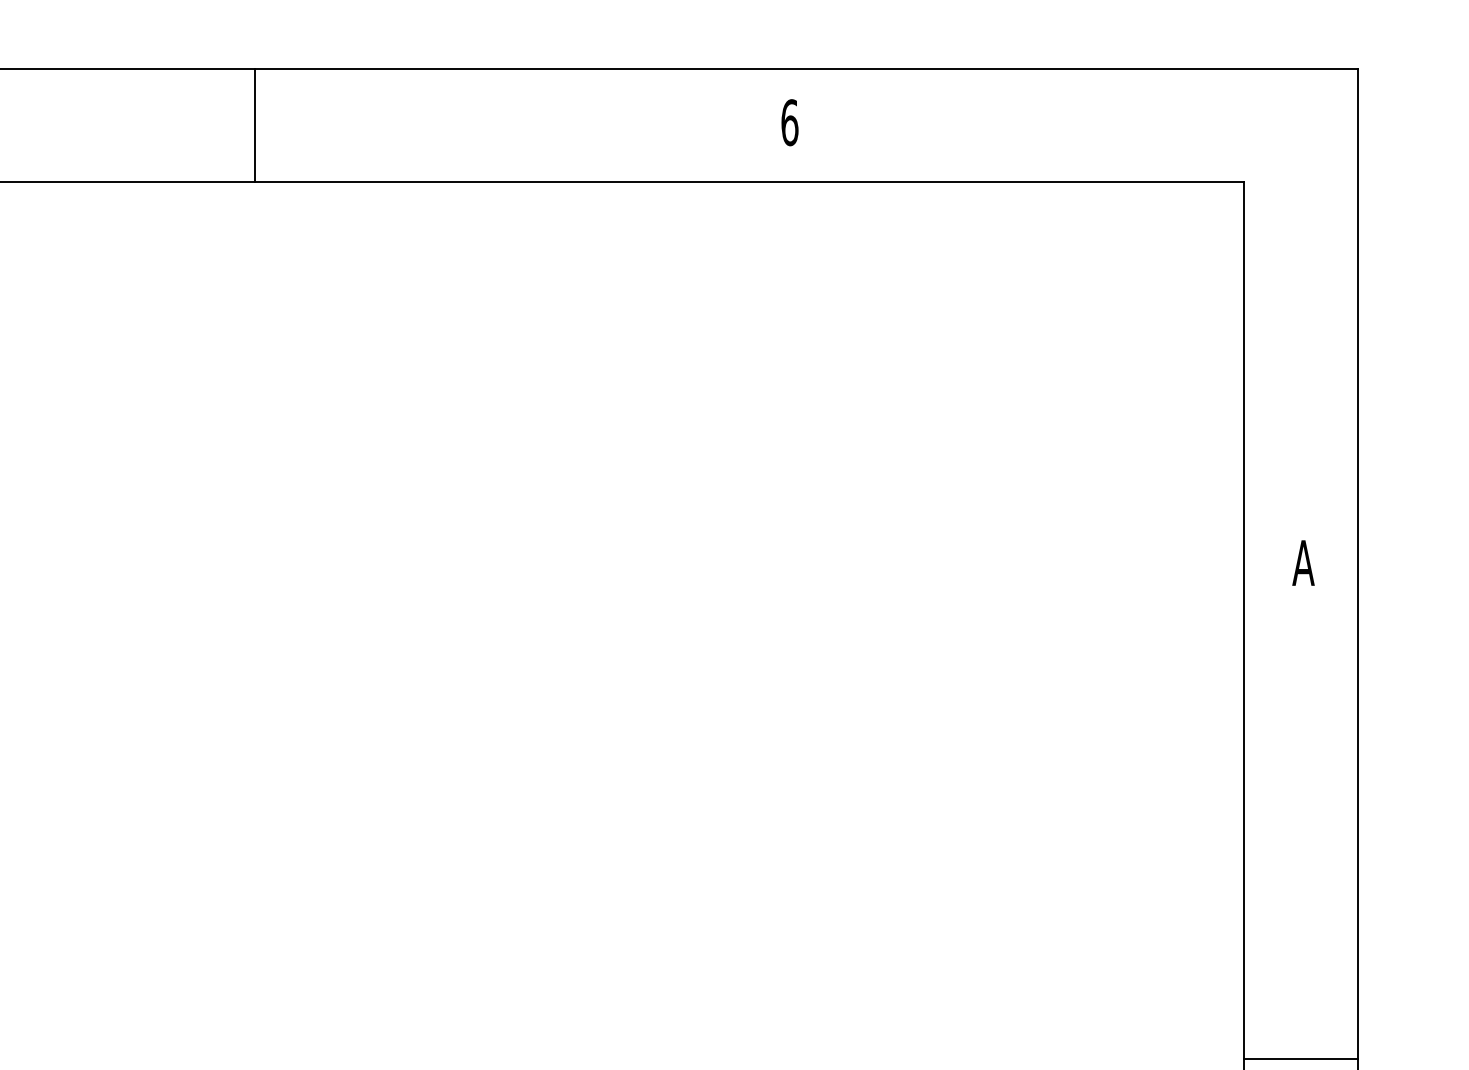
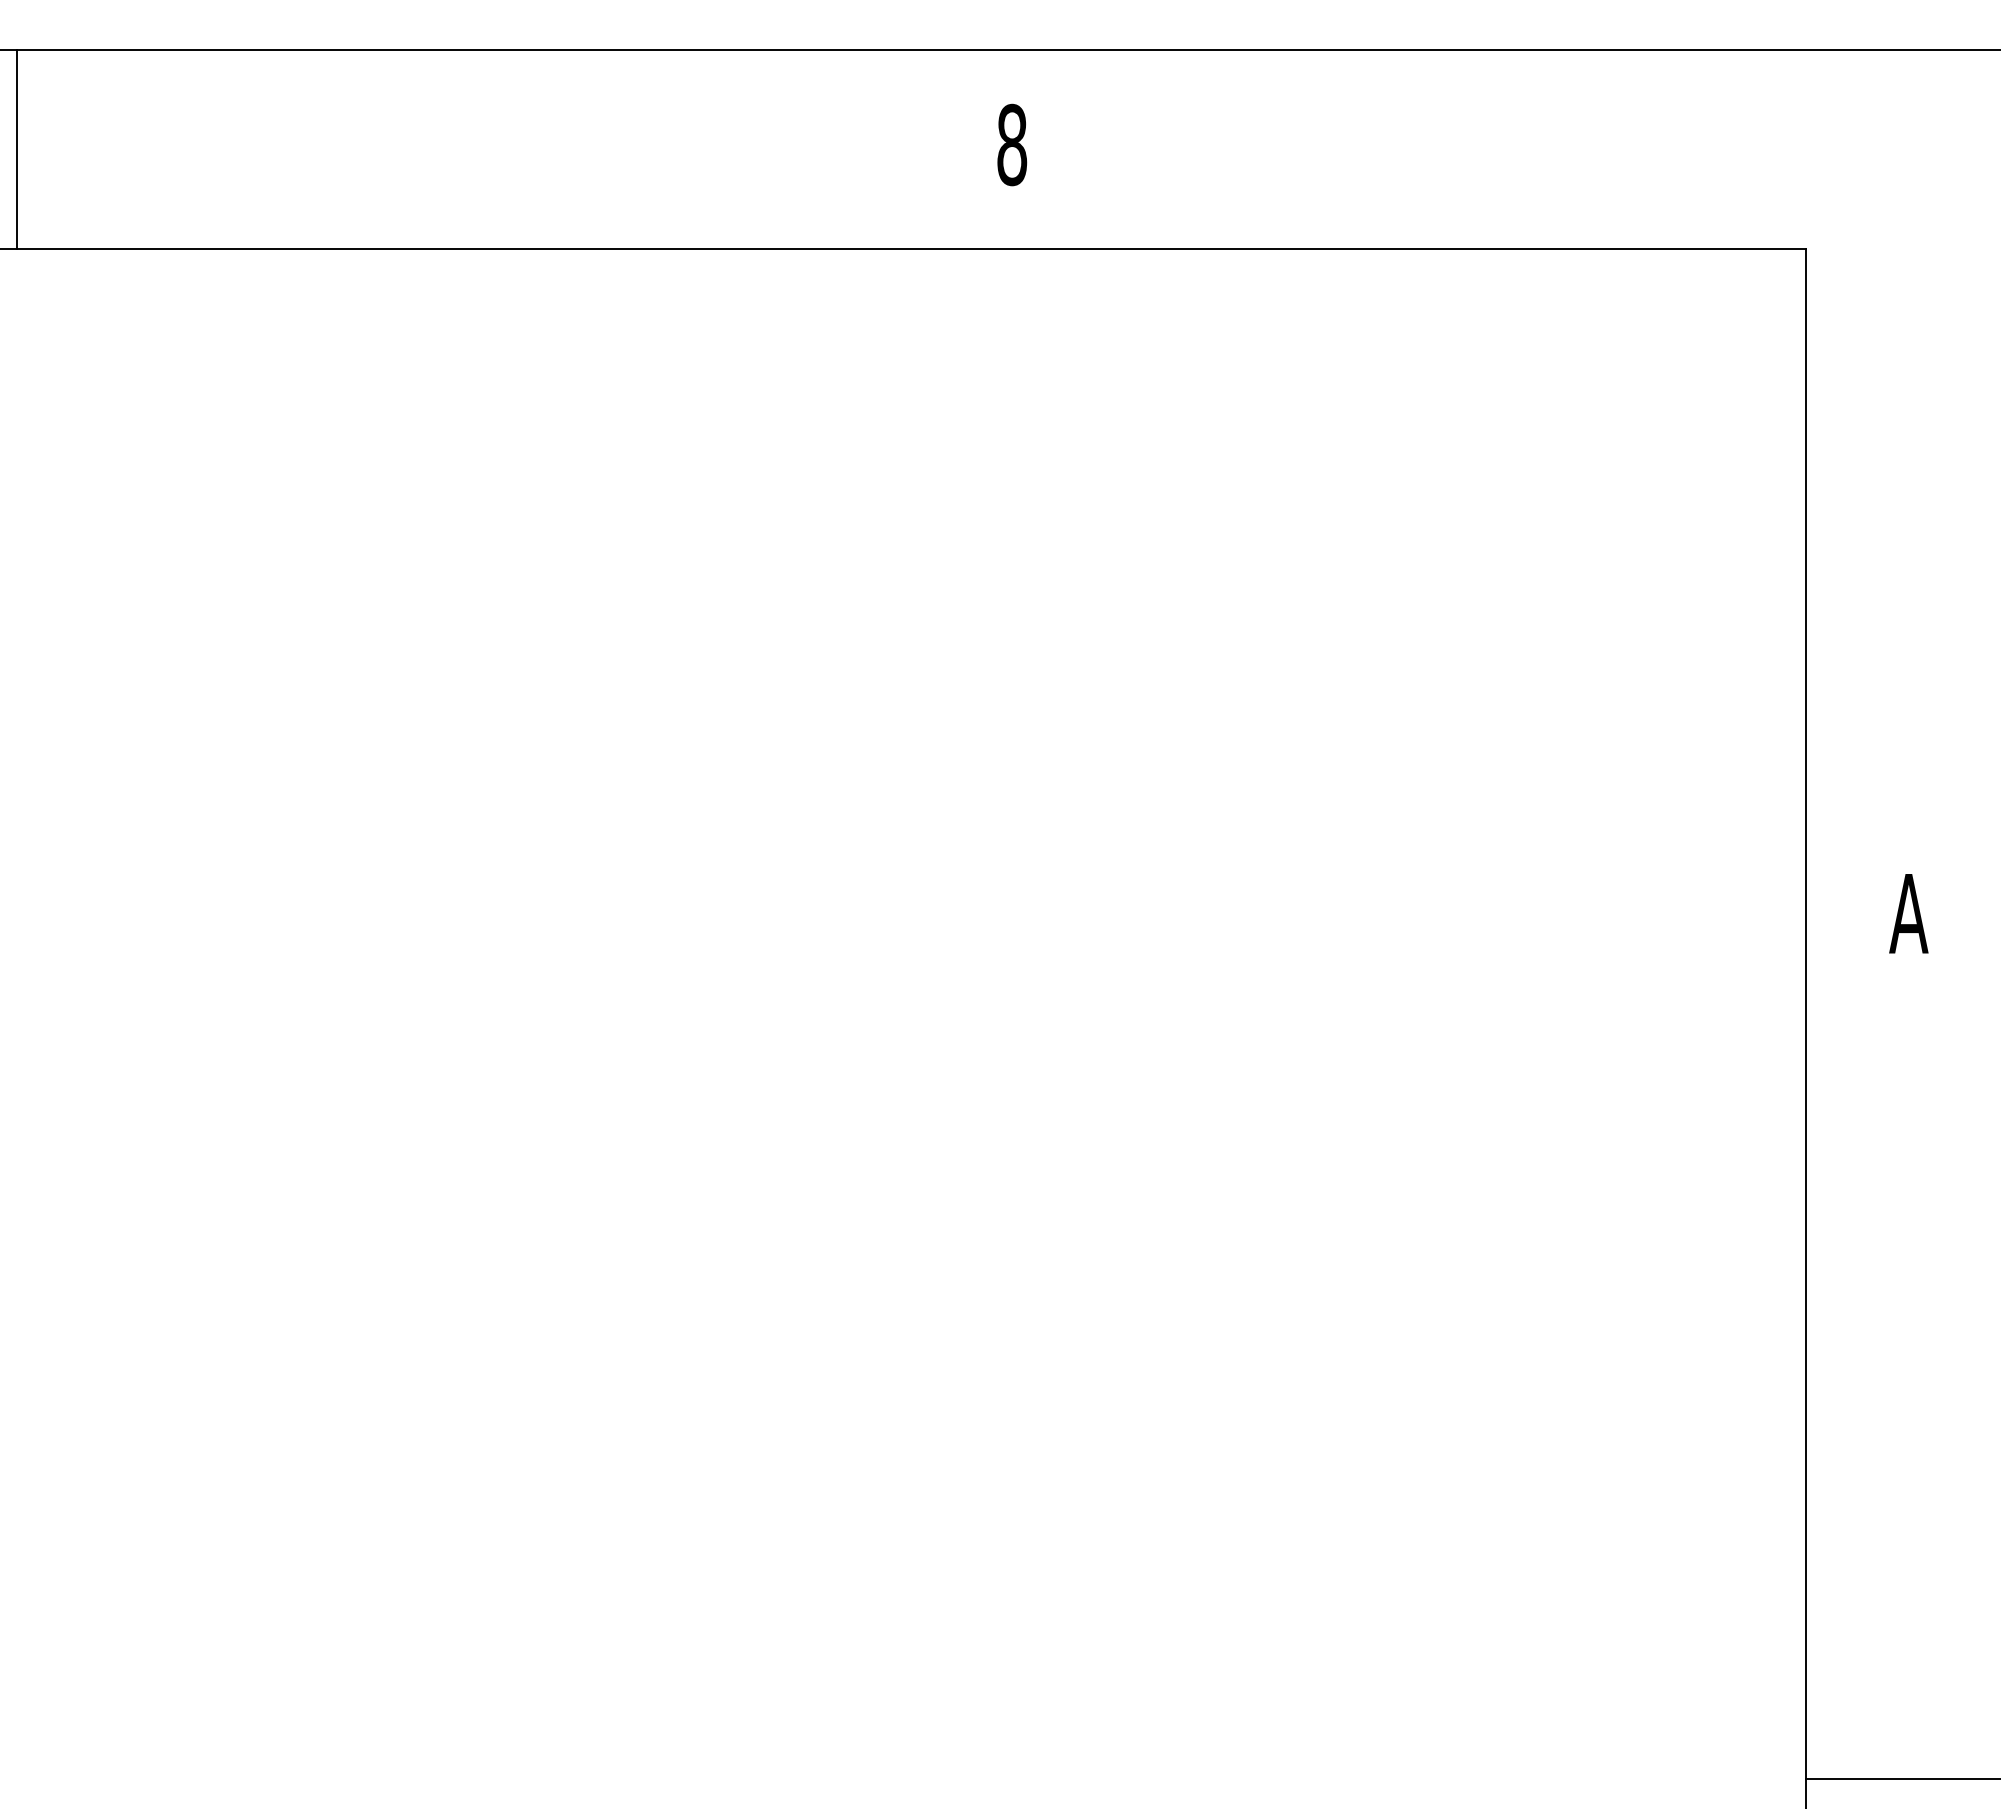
text: (789, 122) -> (1011, 144), 6 -> 8
line: (254, 125) -> (16, 149), moved

